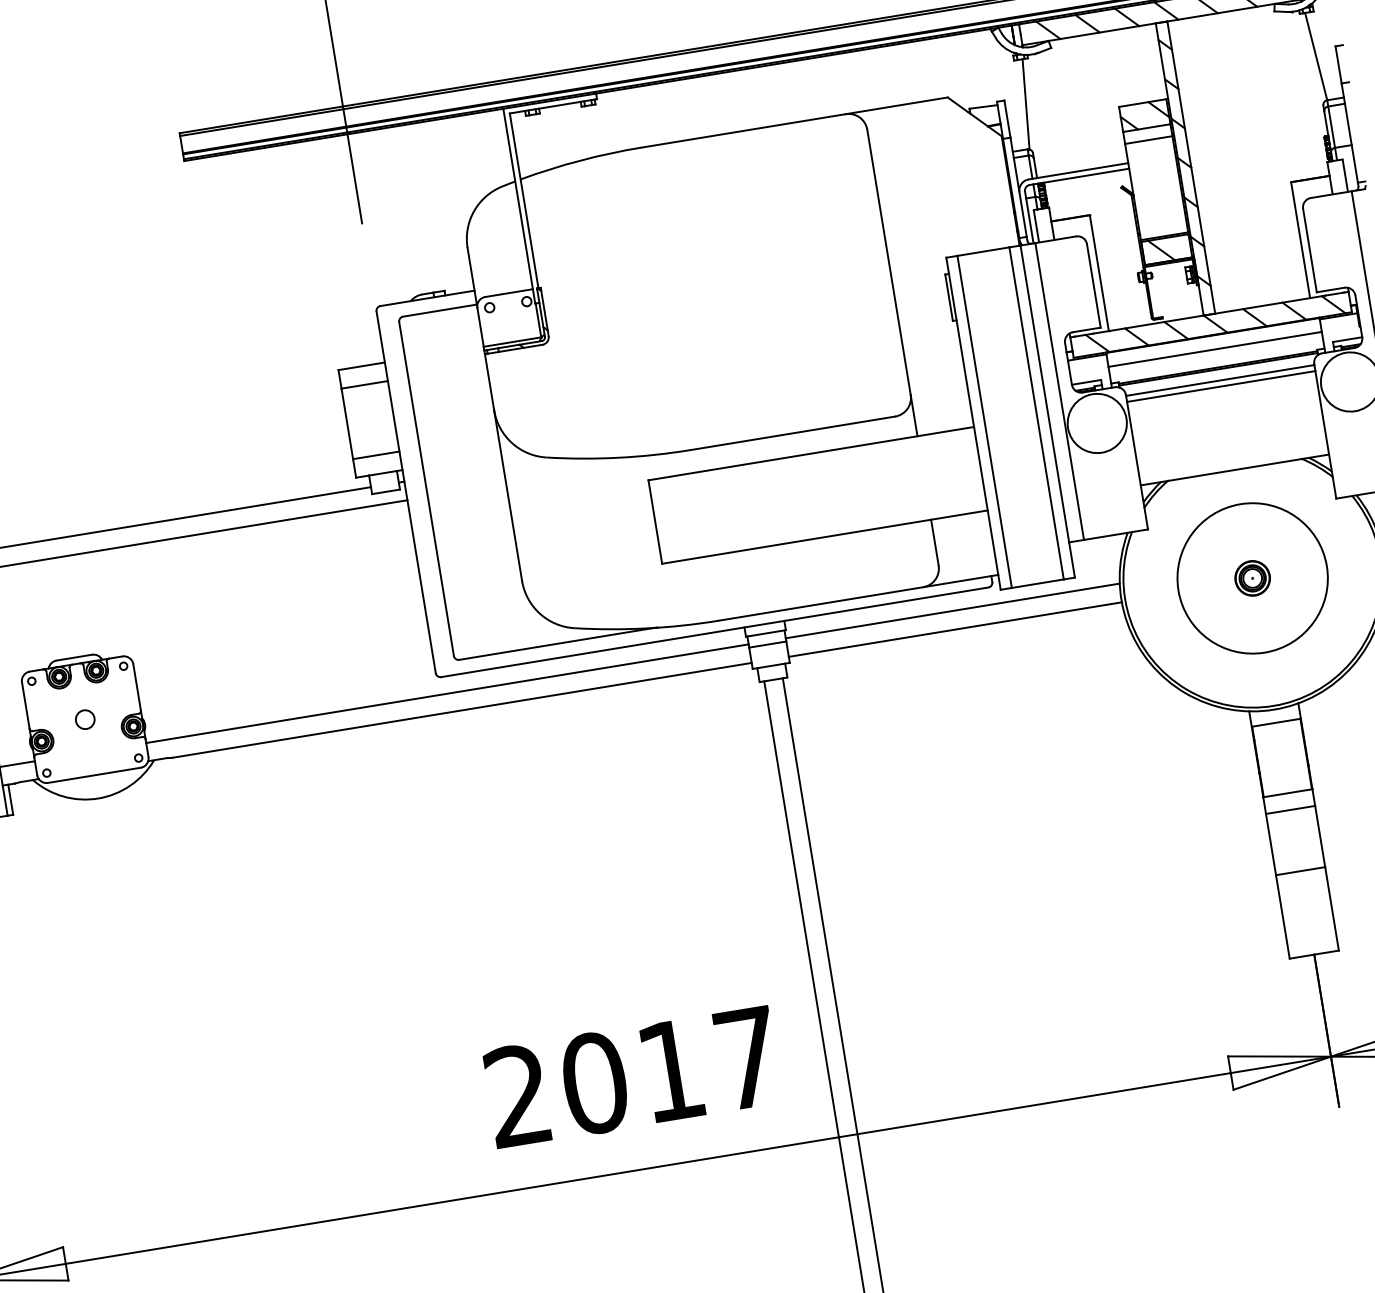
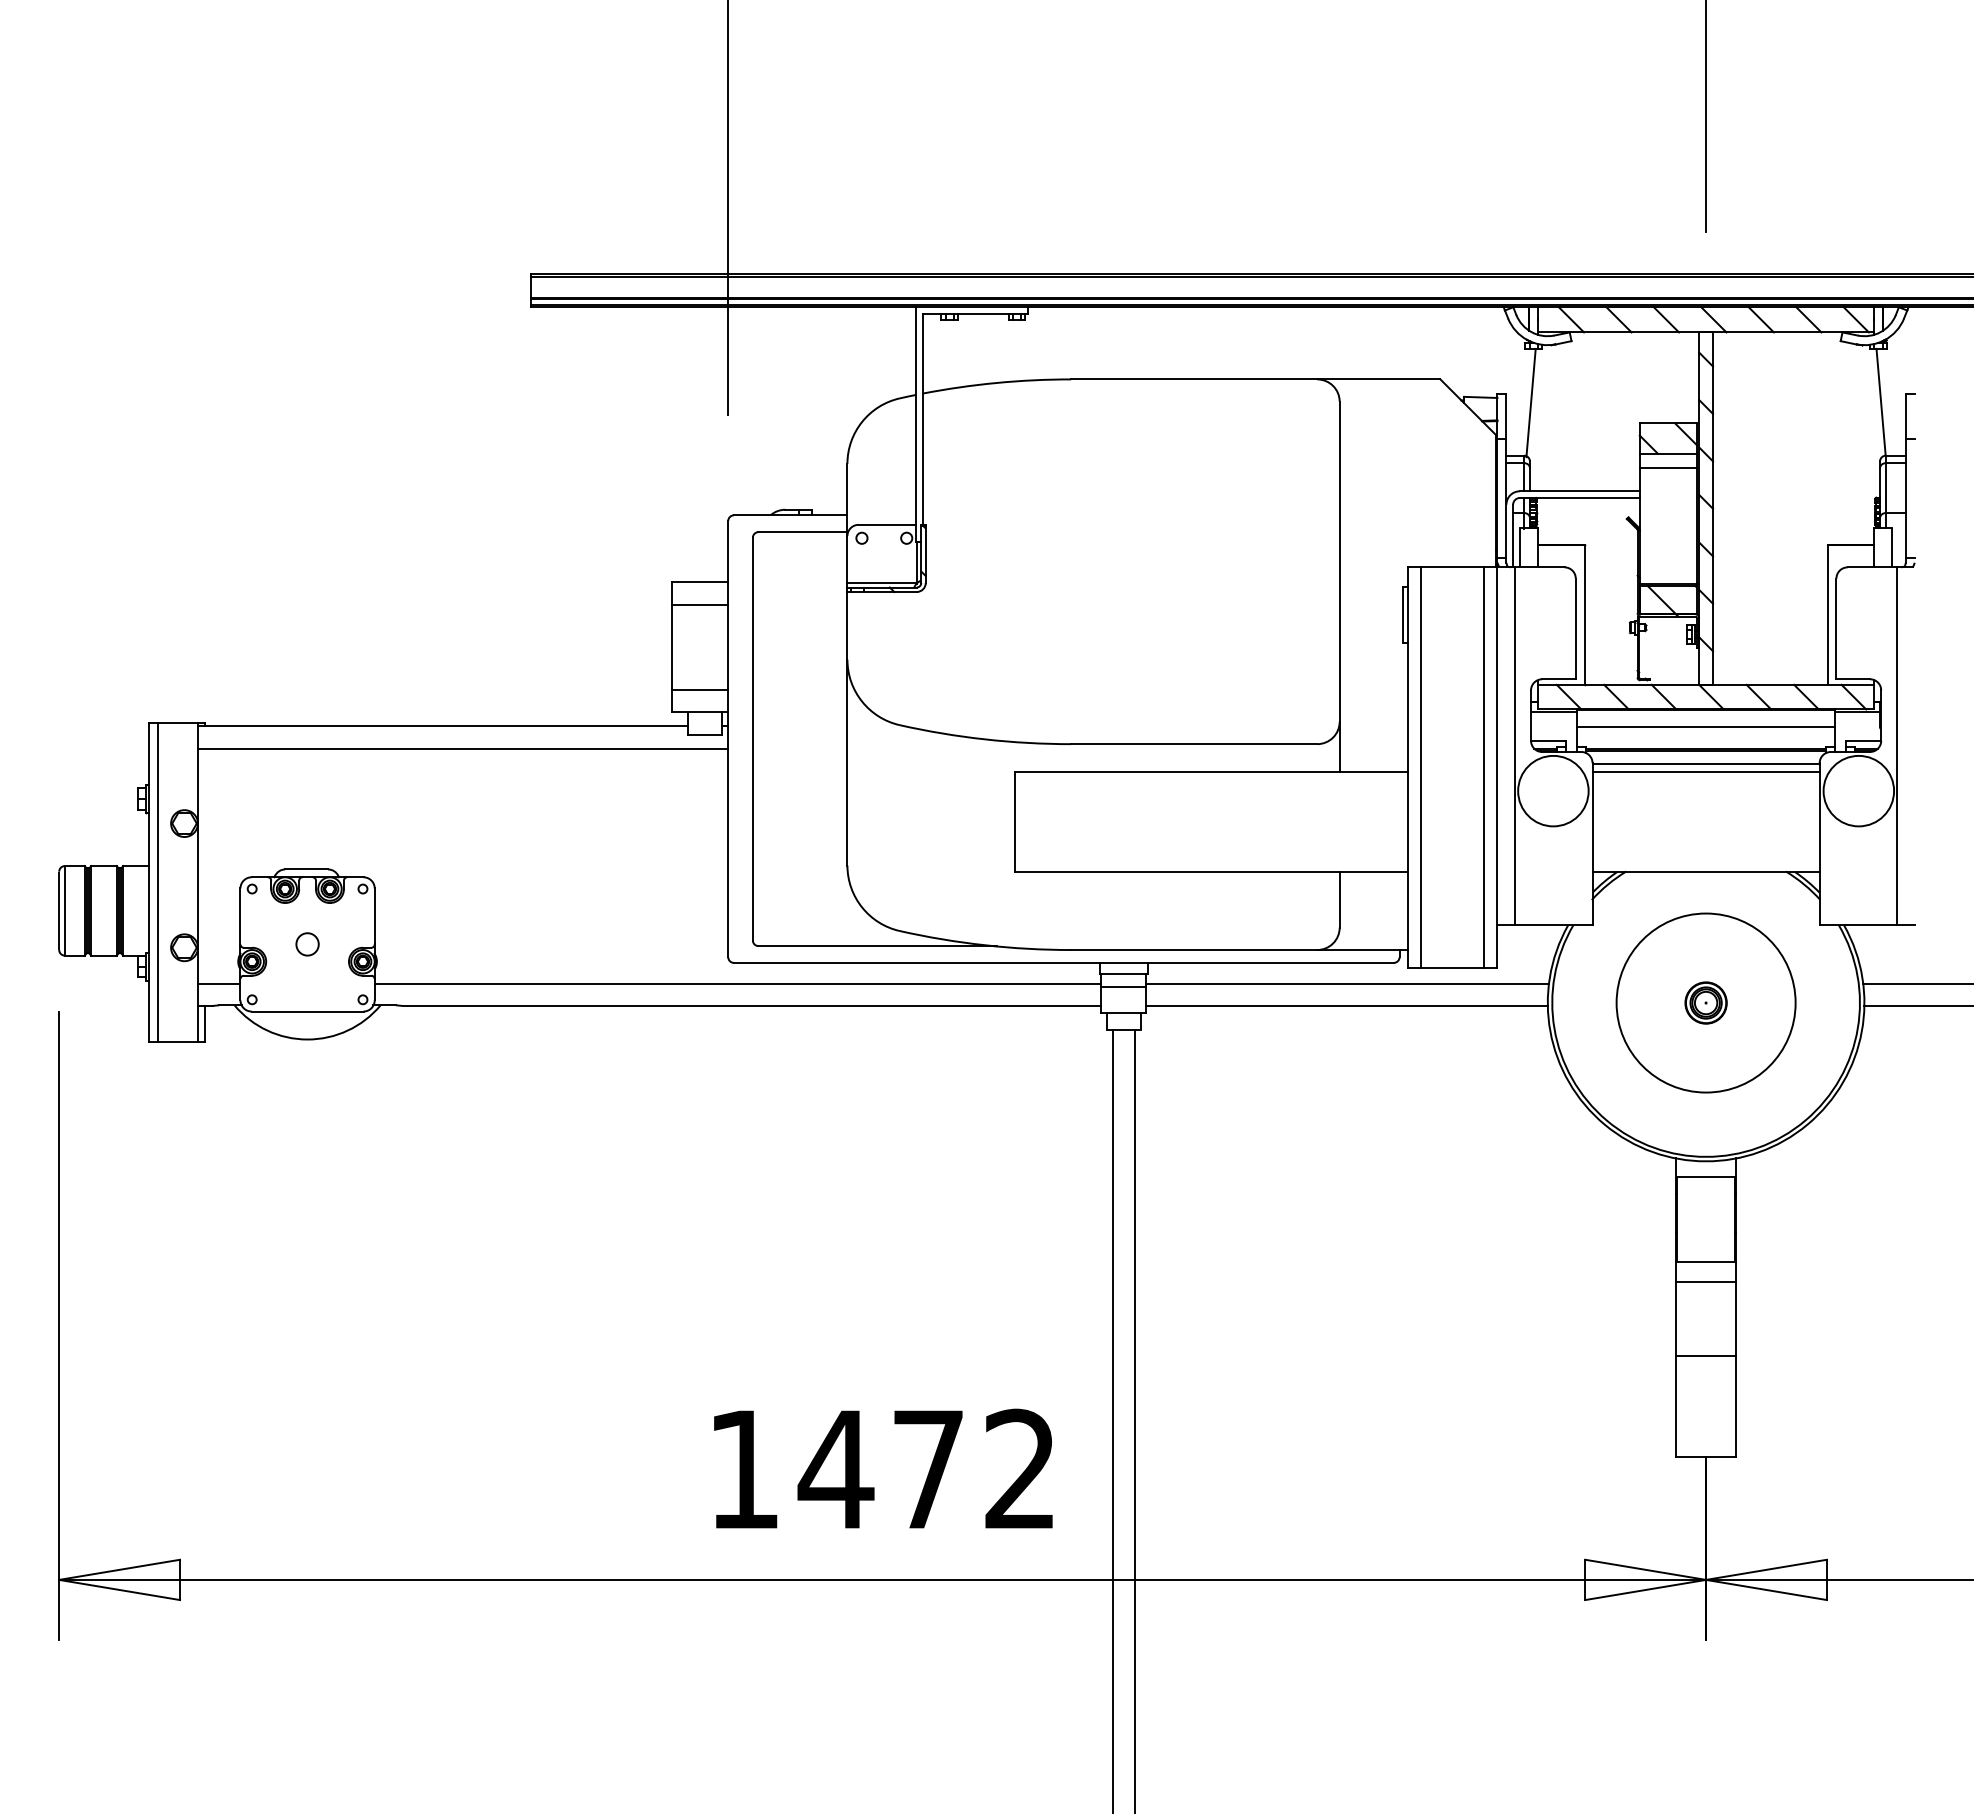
text: (632, 1077) -> (881, 1469), 2017 -> 1472

